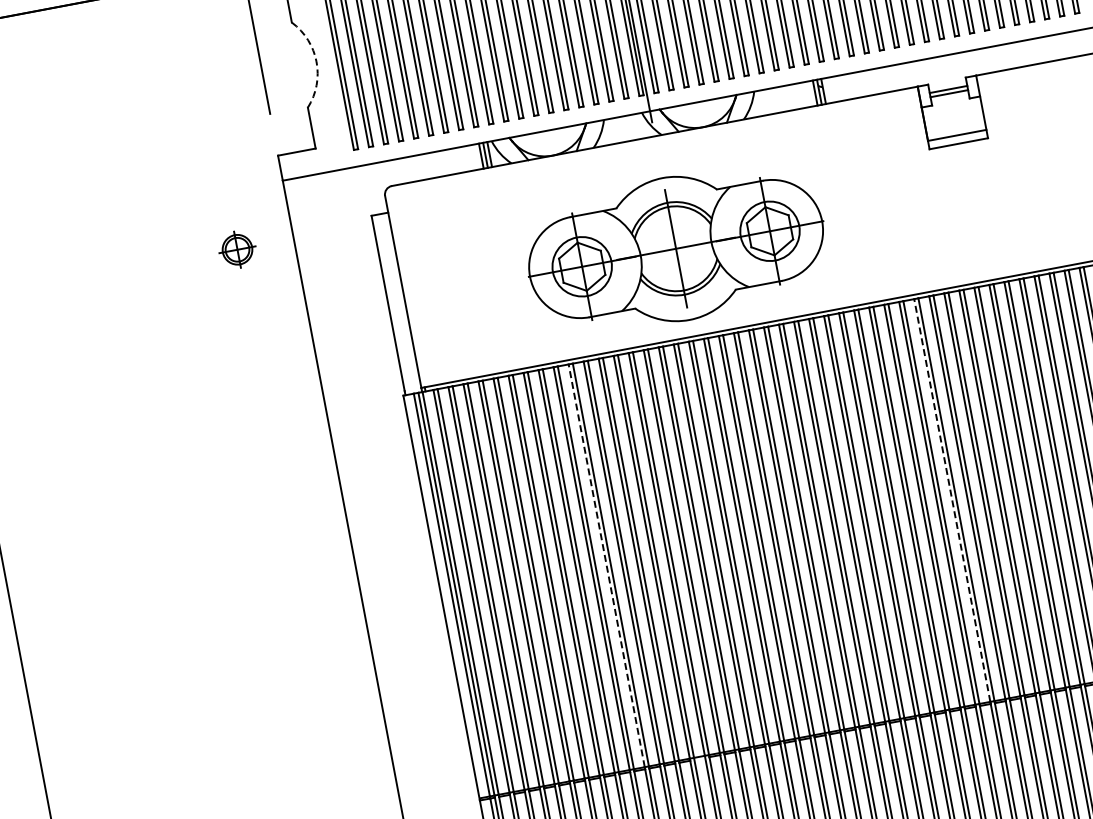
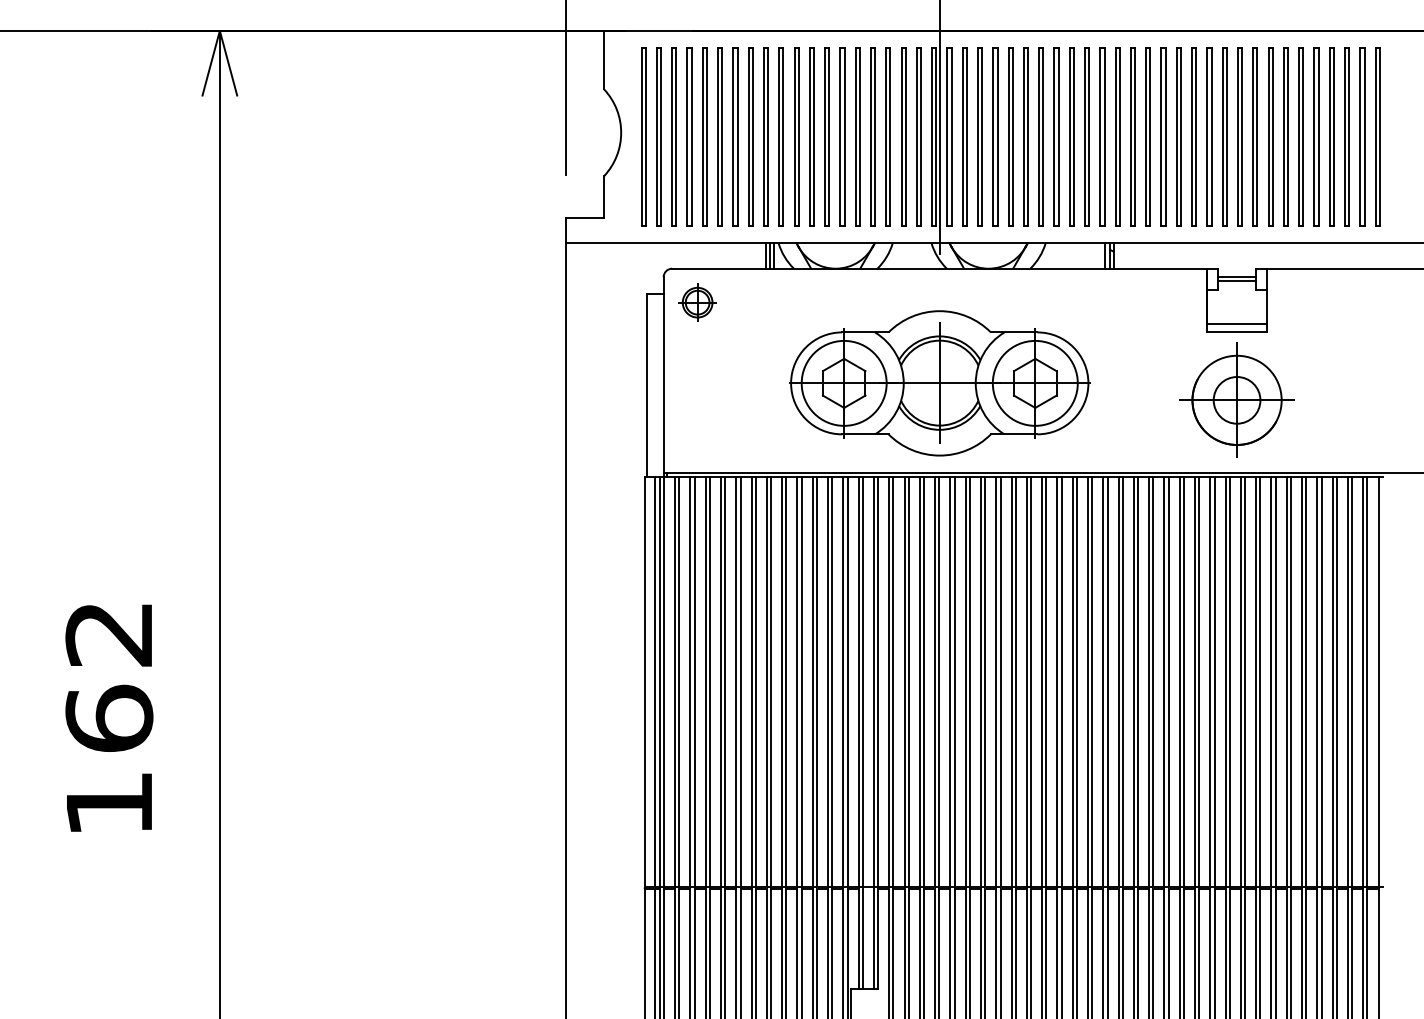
arc: (316, 61) -> (621, 132), dashed -> solid
part: (970, 209) -> (1236, 399), added
circle: (769, 230) -> (1034, 382), size x1.43
part: (237, 249) -> (697, 302), moved
circle: (581, 266) -> (843, 382), size x1.43
line: (952, 500) -> (1164, 681), dashed -> solid
line: (606, 565) -> (812, 681), dashed -> solid

